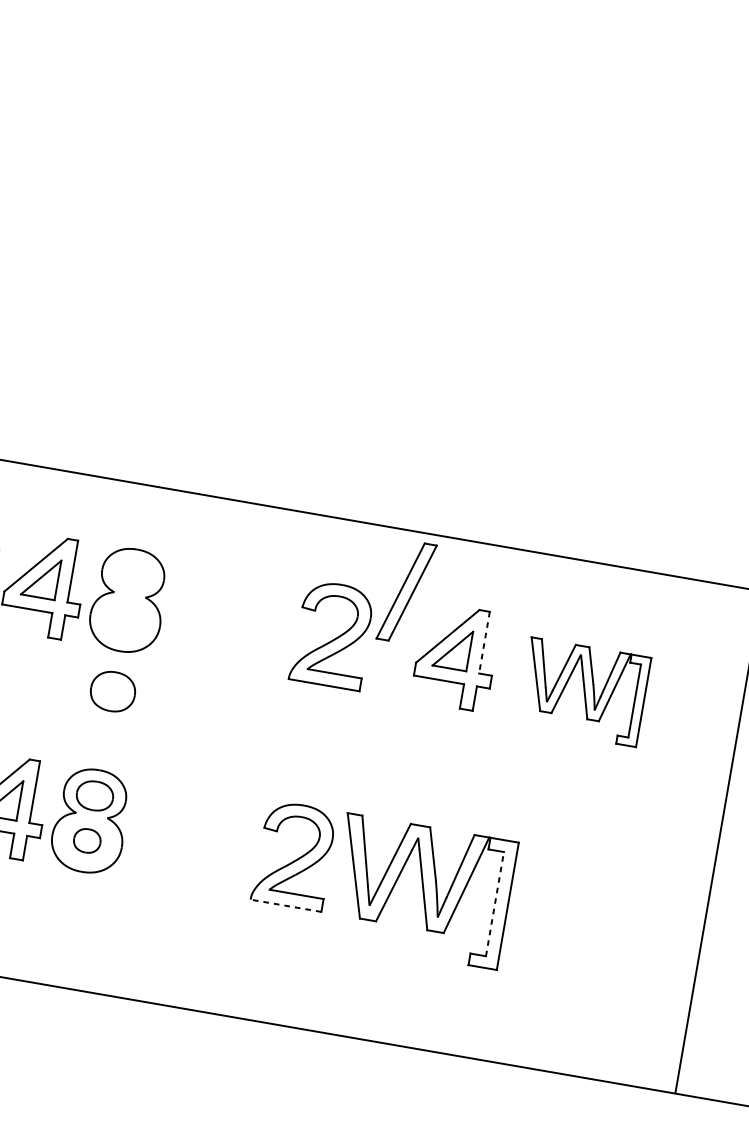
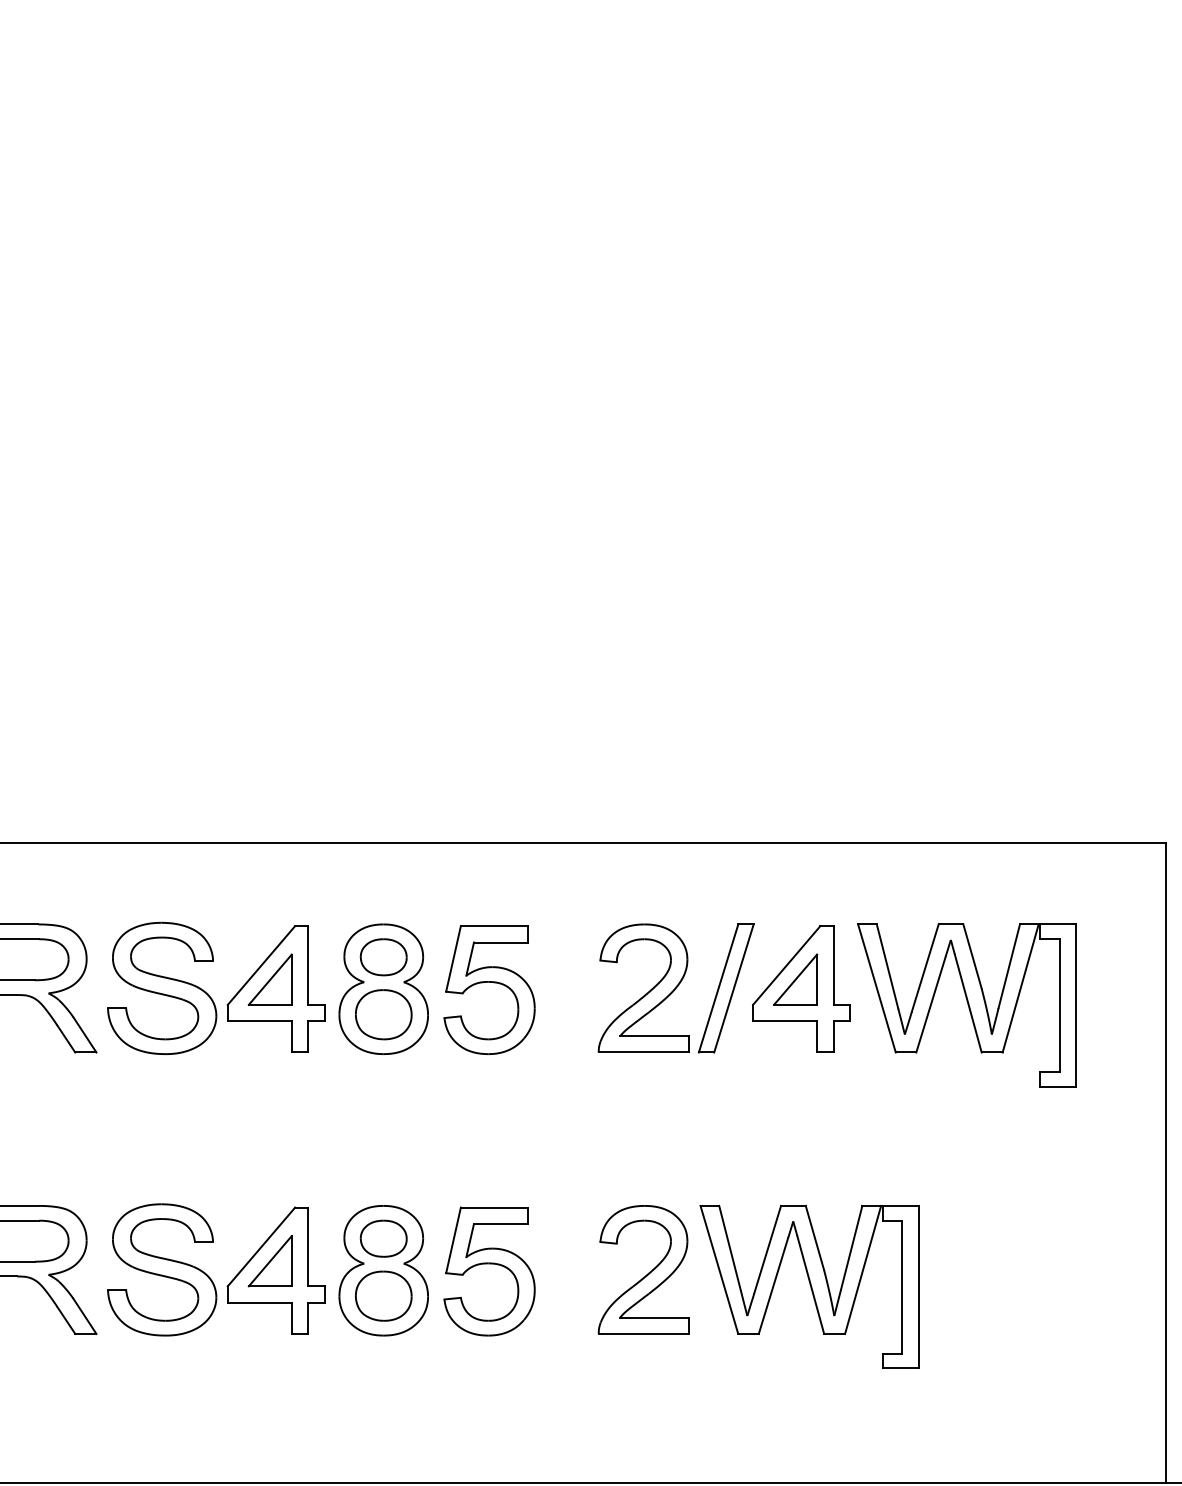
part: (132, 575) -> (383, 957), added
part: (406, 592) -> (725, 988), moved
part: (212, 609) -> (489, 982), added
line: (484, 642) -> (833, 965), dashed -> solid
part: (112, 691) -> (383, 1014), moved
part: (583, 692) -> (966, 1005), size x1.43
part: (174, 830) -> (489, 1264), added
part: (87, 840) -> (383, 1295), size x1.67
line: (495, 903) -> (902, 1286), dashed -> solid
line: (285, 905) -> (643, 1333), dashed -> solid

